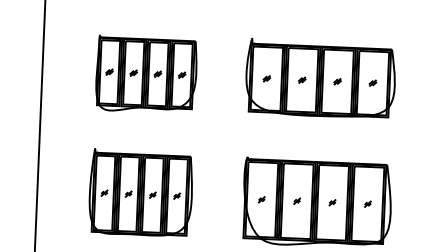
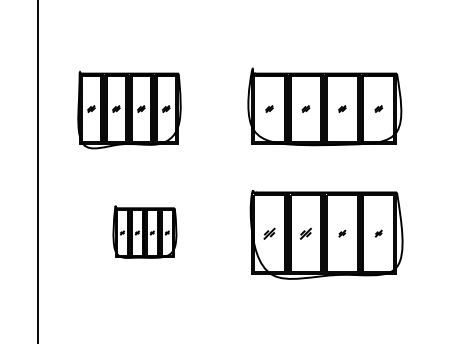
part: (146, 74) -> (129, 109), moved
part: (140, 192) -> (144, 231), size x0.6
part: (261, 199) -> (269, 233), size x1.6
part: (296, 201) -> (305, 233), size x1.6

